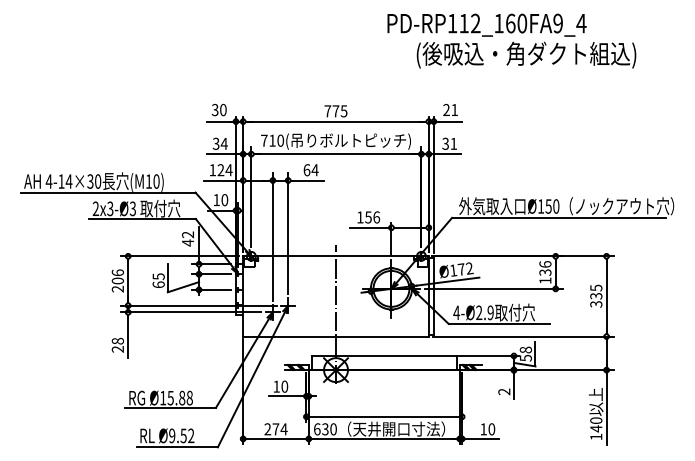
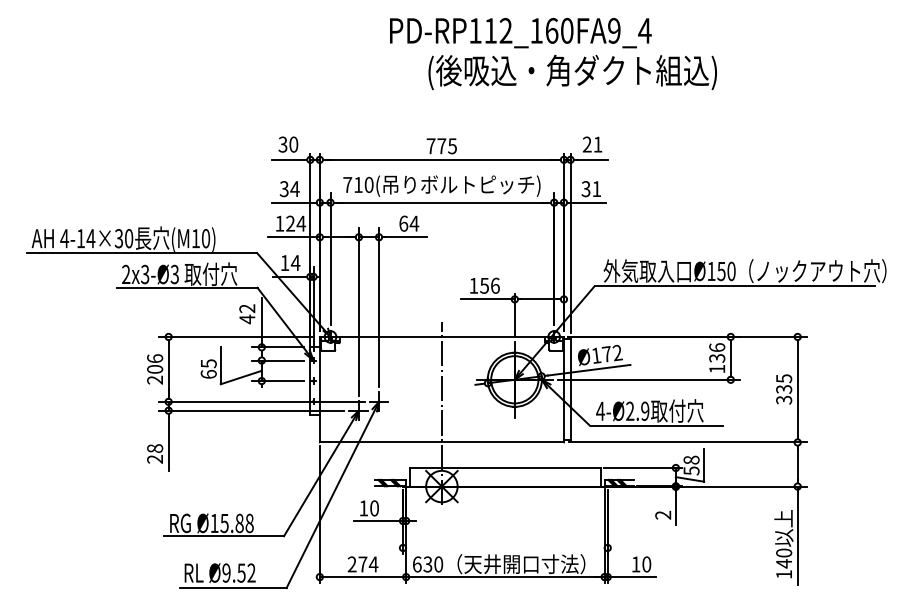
text: (511, 40) -> (552, 53), moved
text: (224, 200) -> (295, 263), 10 -> 14
line: (384, 416) -> (505, 547), removed

